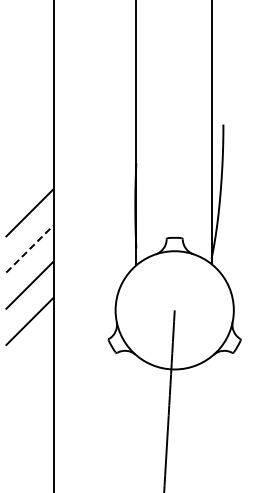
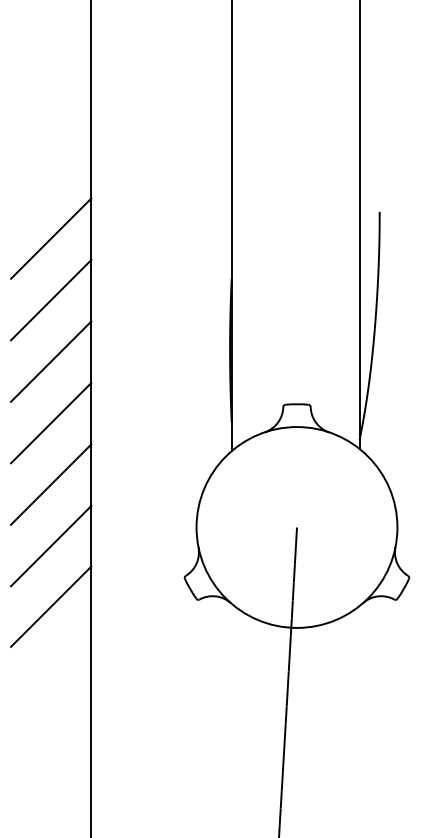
line: (29, 139) -> (50, 237), added
line: (29, 176) -> (50, 300), added
line: (30, 248) -> (51, 422), dashed -> solid
line: (29, 356) -> (50, 605), added

